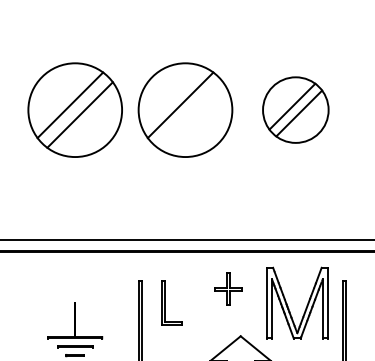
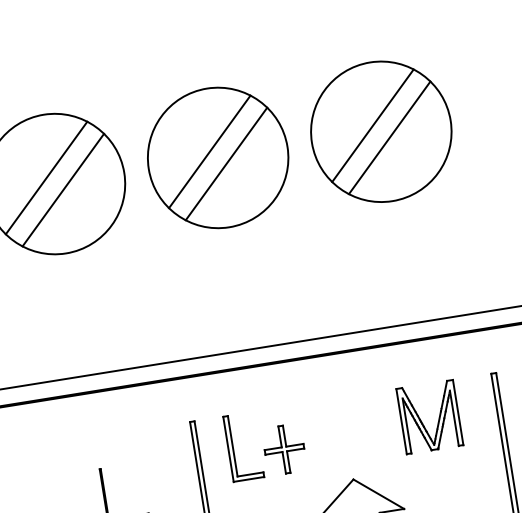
part: (295, 109) -> (380, 130), size x1.43
line: (190, 114) -> (226, 163), added
part: (228, 288) -> (284, 448), moved
part: (297, 303) -> (429, 417), size x0.62

